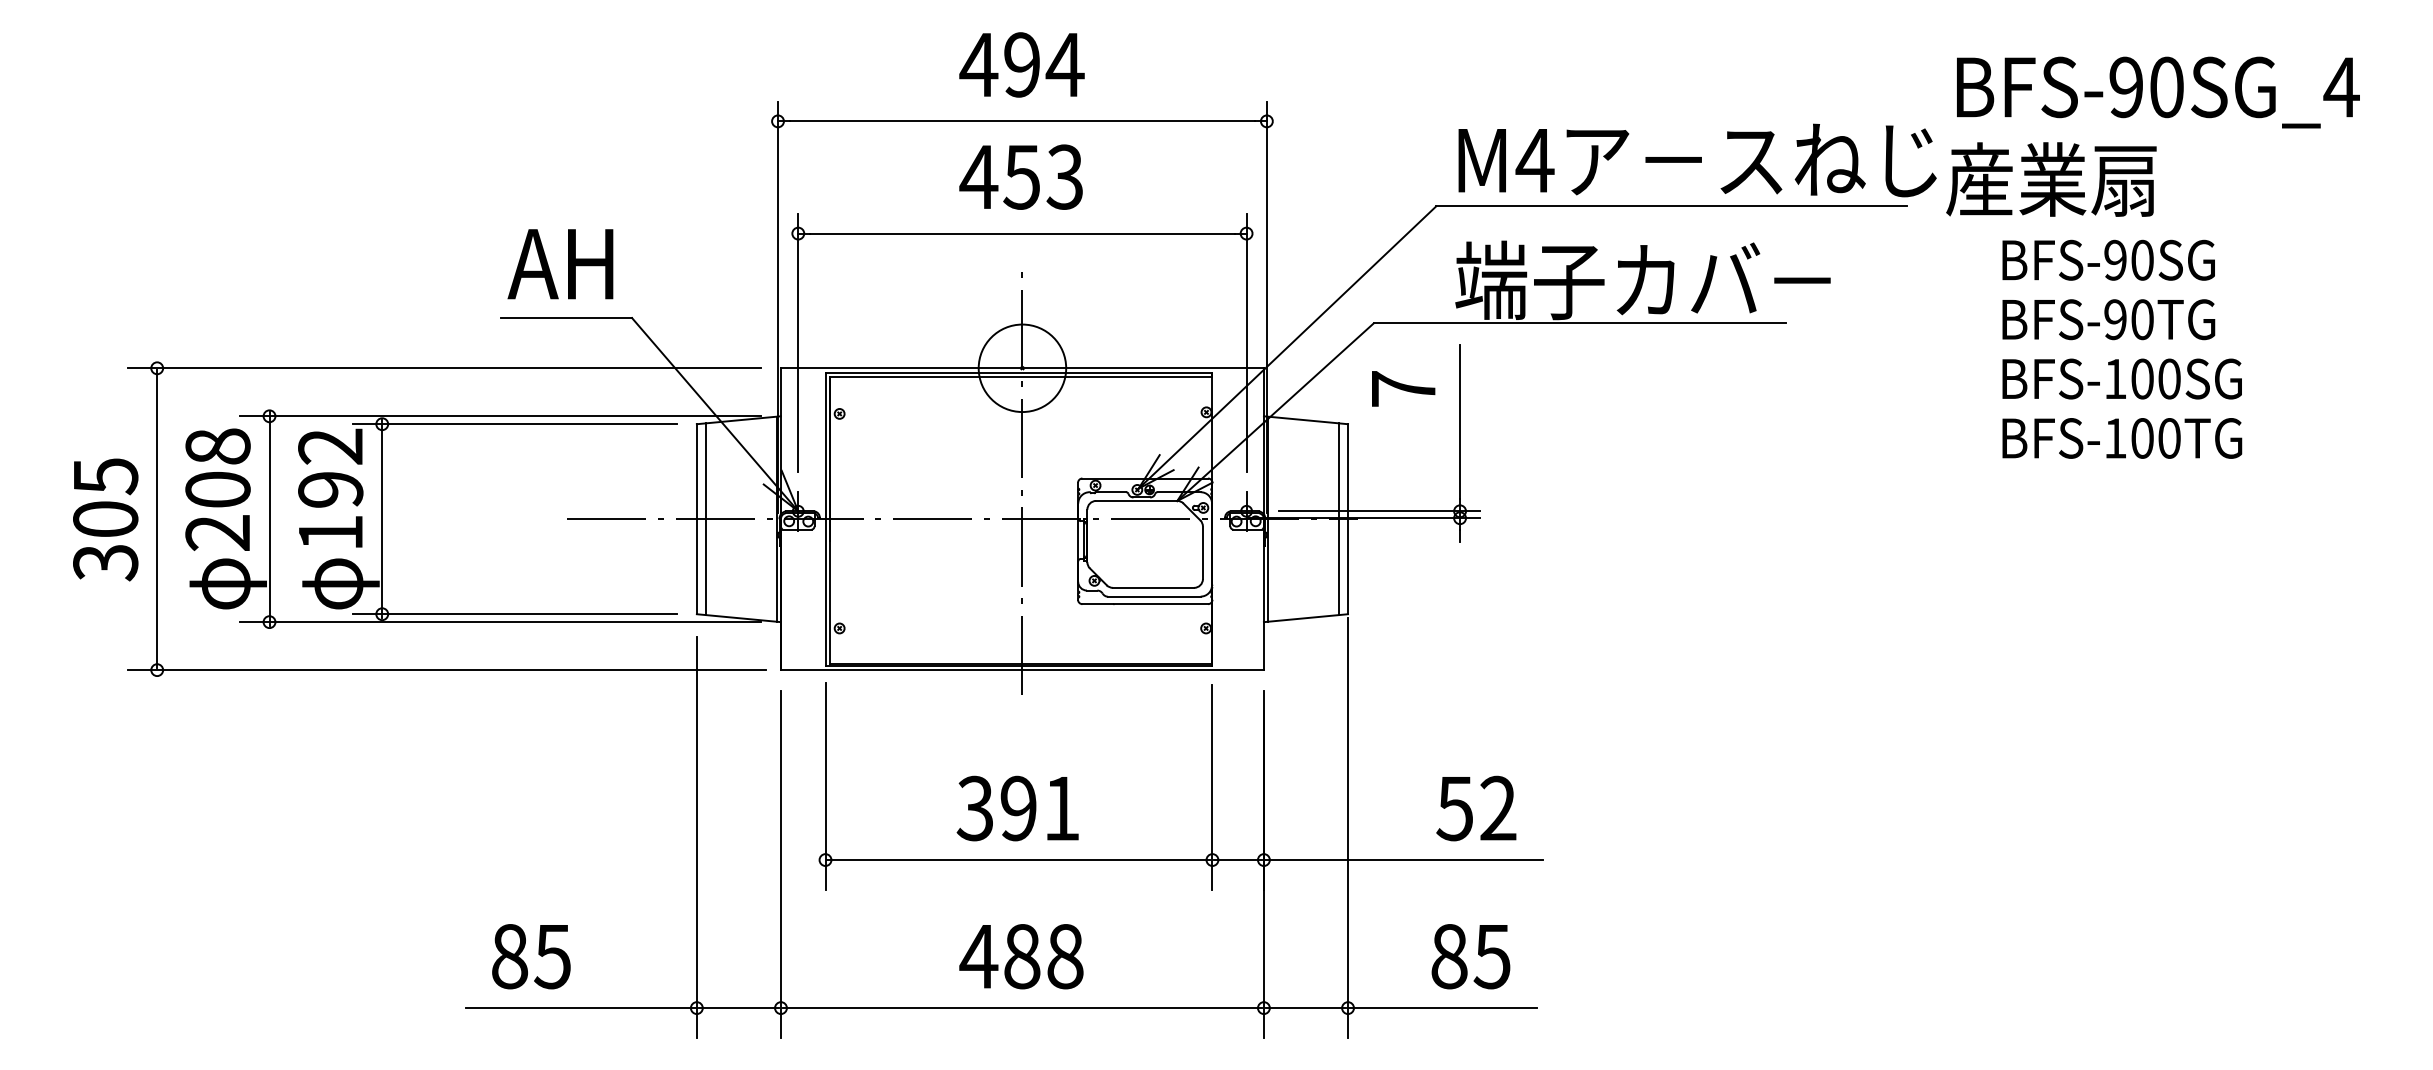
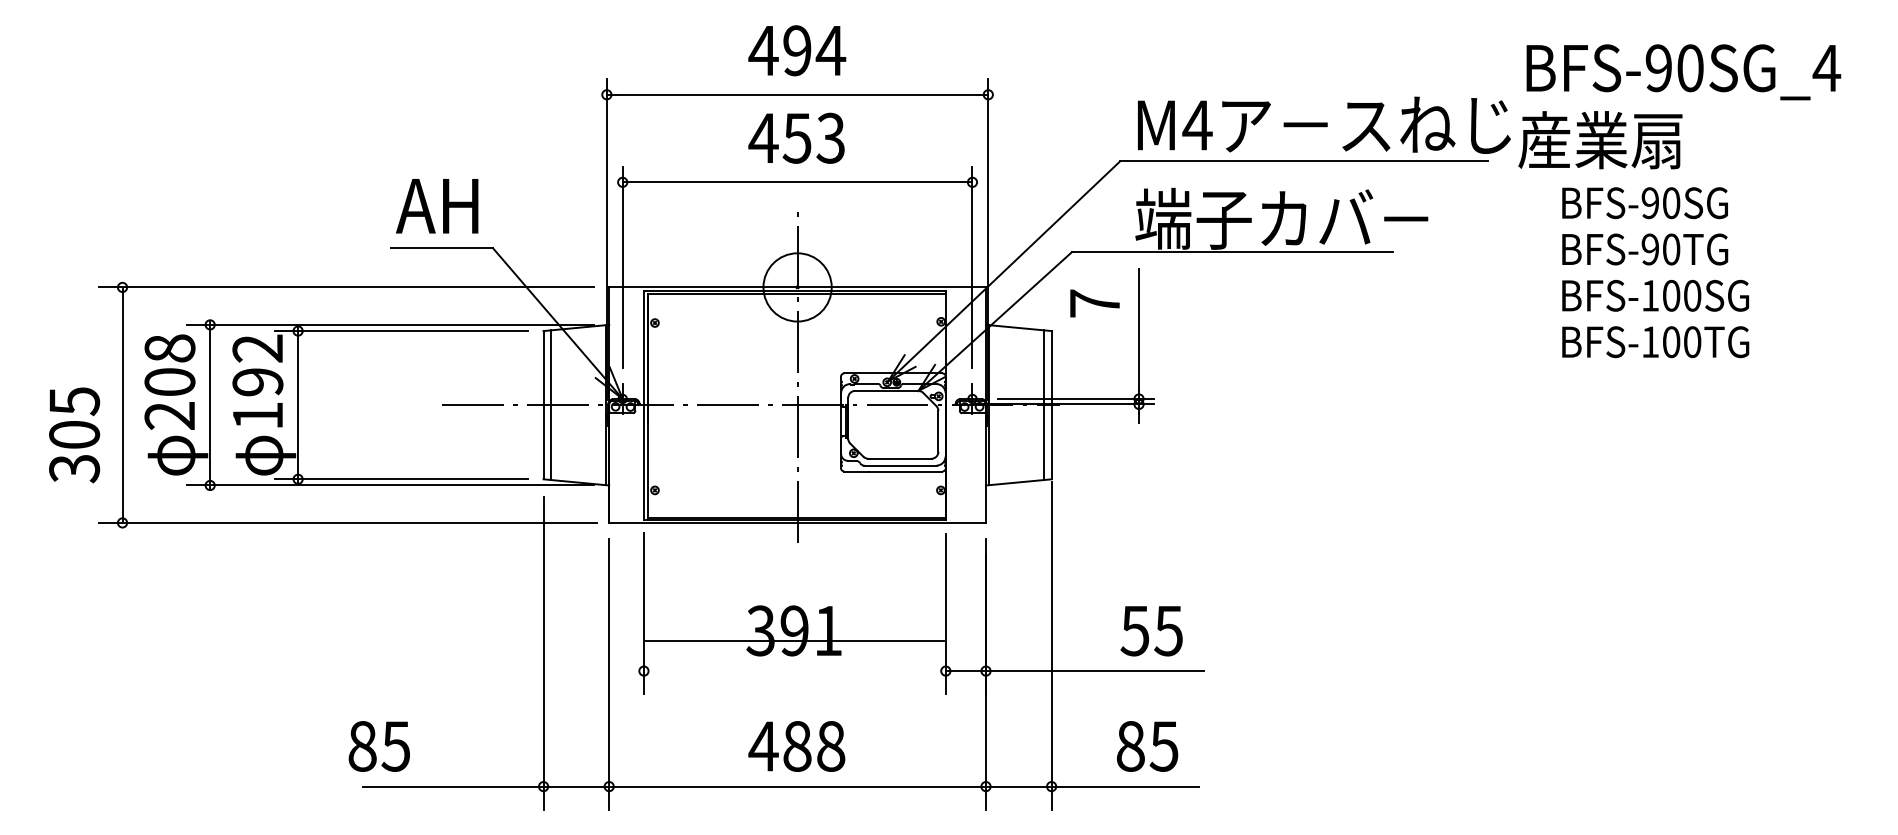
text: (105, 519) -> (74, 435), moved
text: (1497, 808) -> (1168, 630), 52 -> 55
line: (1018, 860) -> (794, 641), moved
text: (531, 956) -> (379, 746), moved

